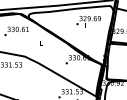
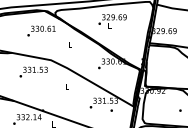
text: (88, 22) -> (112, 21), moved

